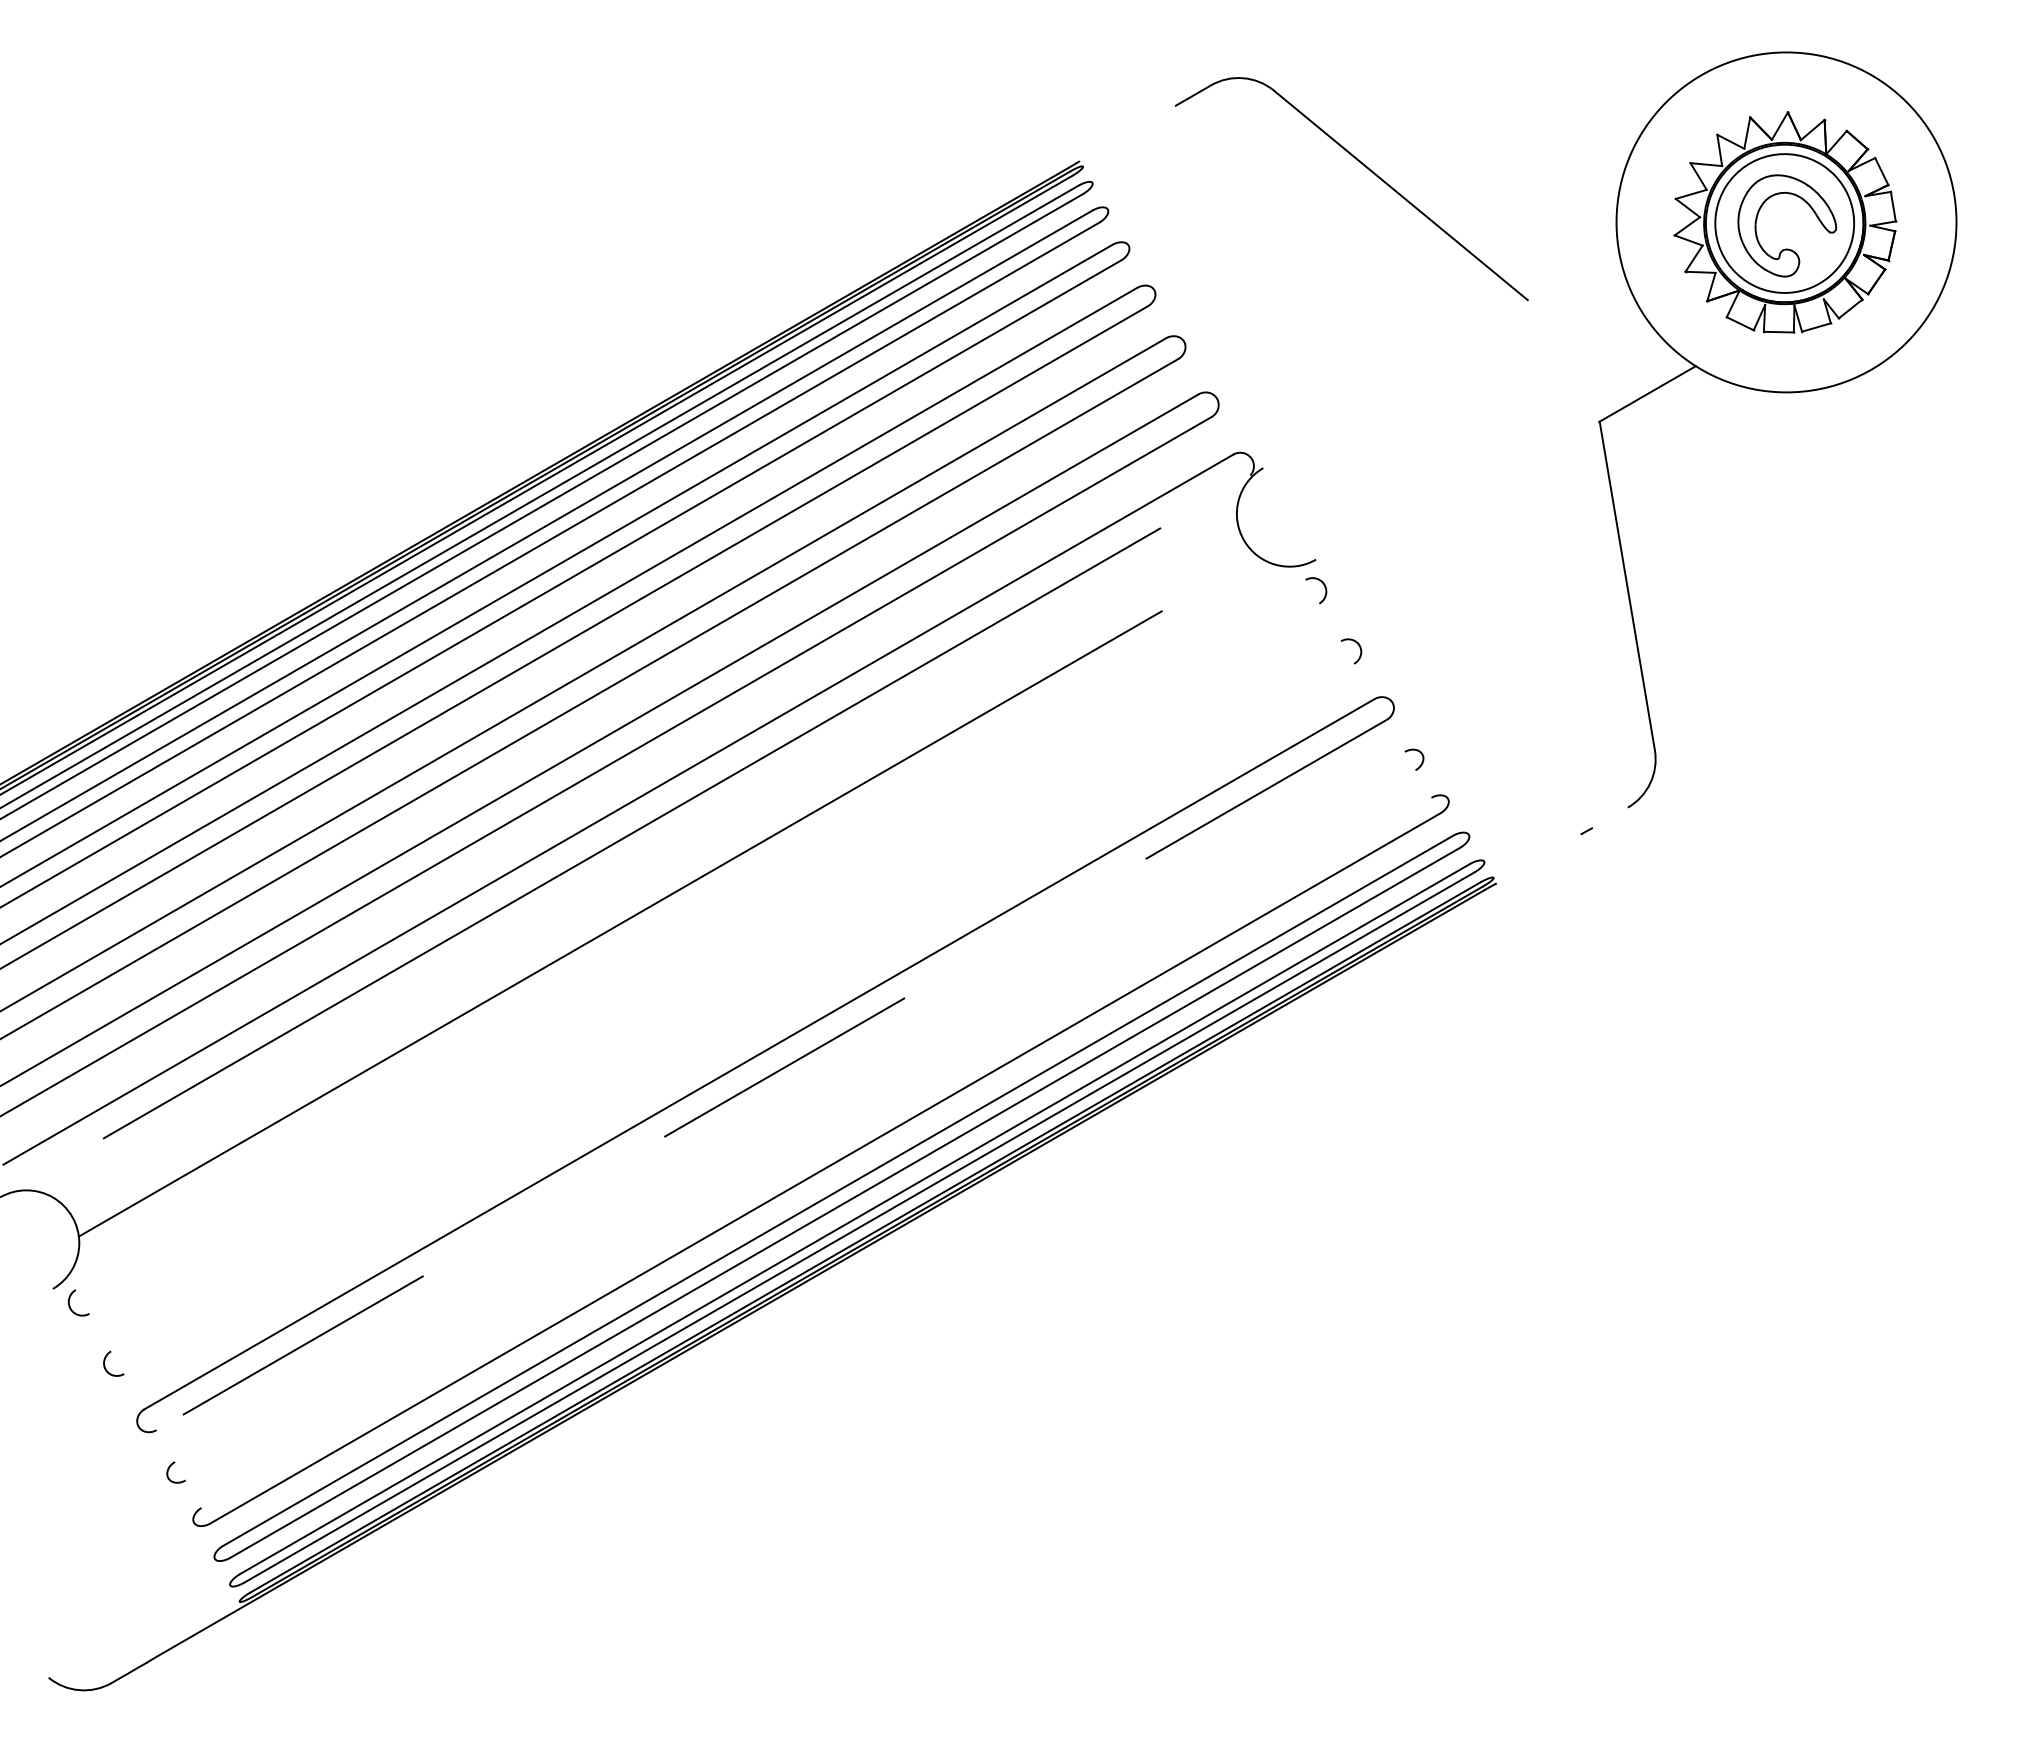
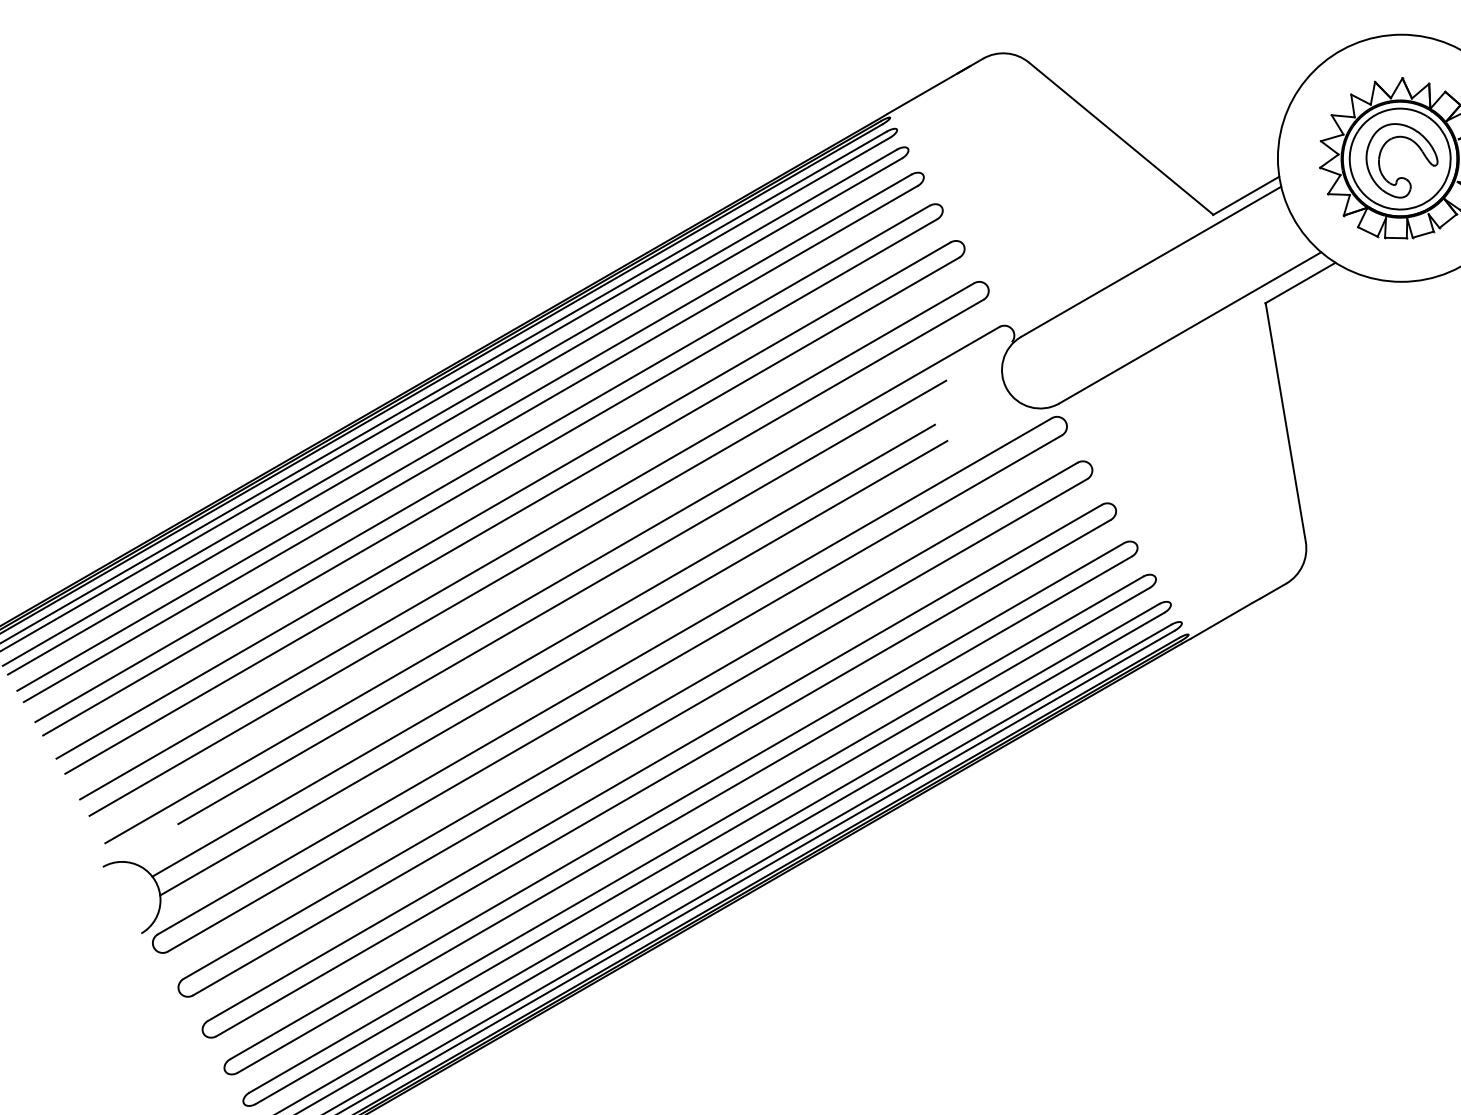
line: (1136, 128) -> (928, 90), added
line: (1572, 273) -> (1245, 195), added
line: (1442, 364) -> (1151, 261), added
line: (1496, 455) -> (1190, 327), added
line: (1609, 817) -> (1272, 590), added
line: (1538, 858) -> (1221, 620), added
line: (606, 899) -> (543, 650), added
line: (690, 935) -> (604, 676), added
line: (704, 958) -> (614, 693), added
line: (726, 996) -> (630, 720), added
line: (739, 1018) -> (640, 736), added
line: (771, 1075) -> (663, 778), dashed -> solid
line: (789, 1106) -> (676, 800), added
line: (800, 1125) -> (684, 814), added
line: (816, 1152) -> (696, 834), added

